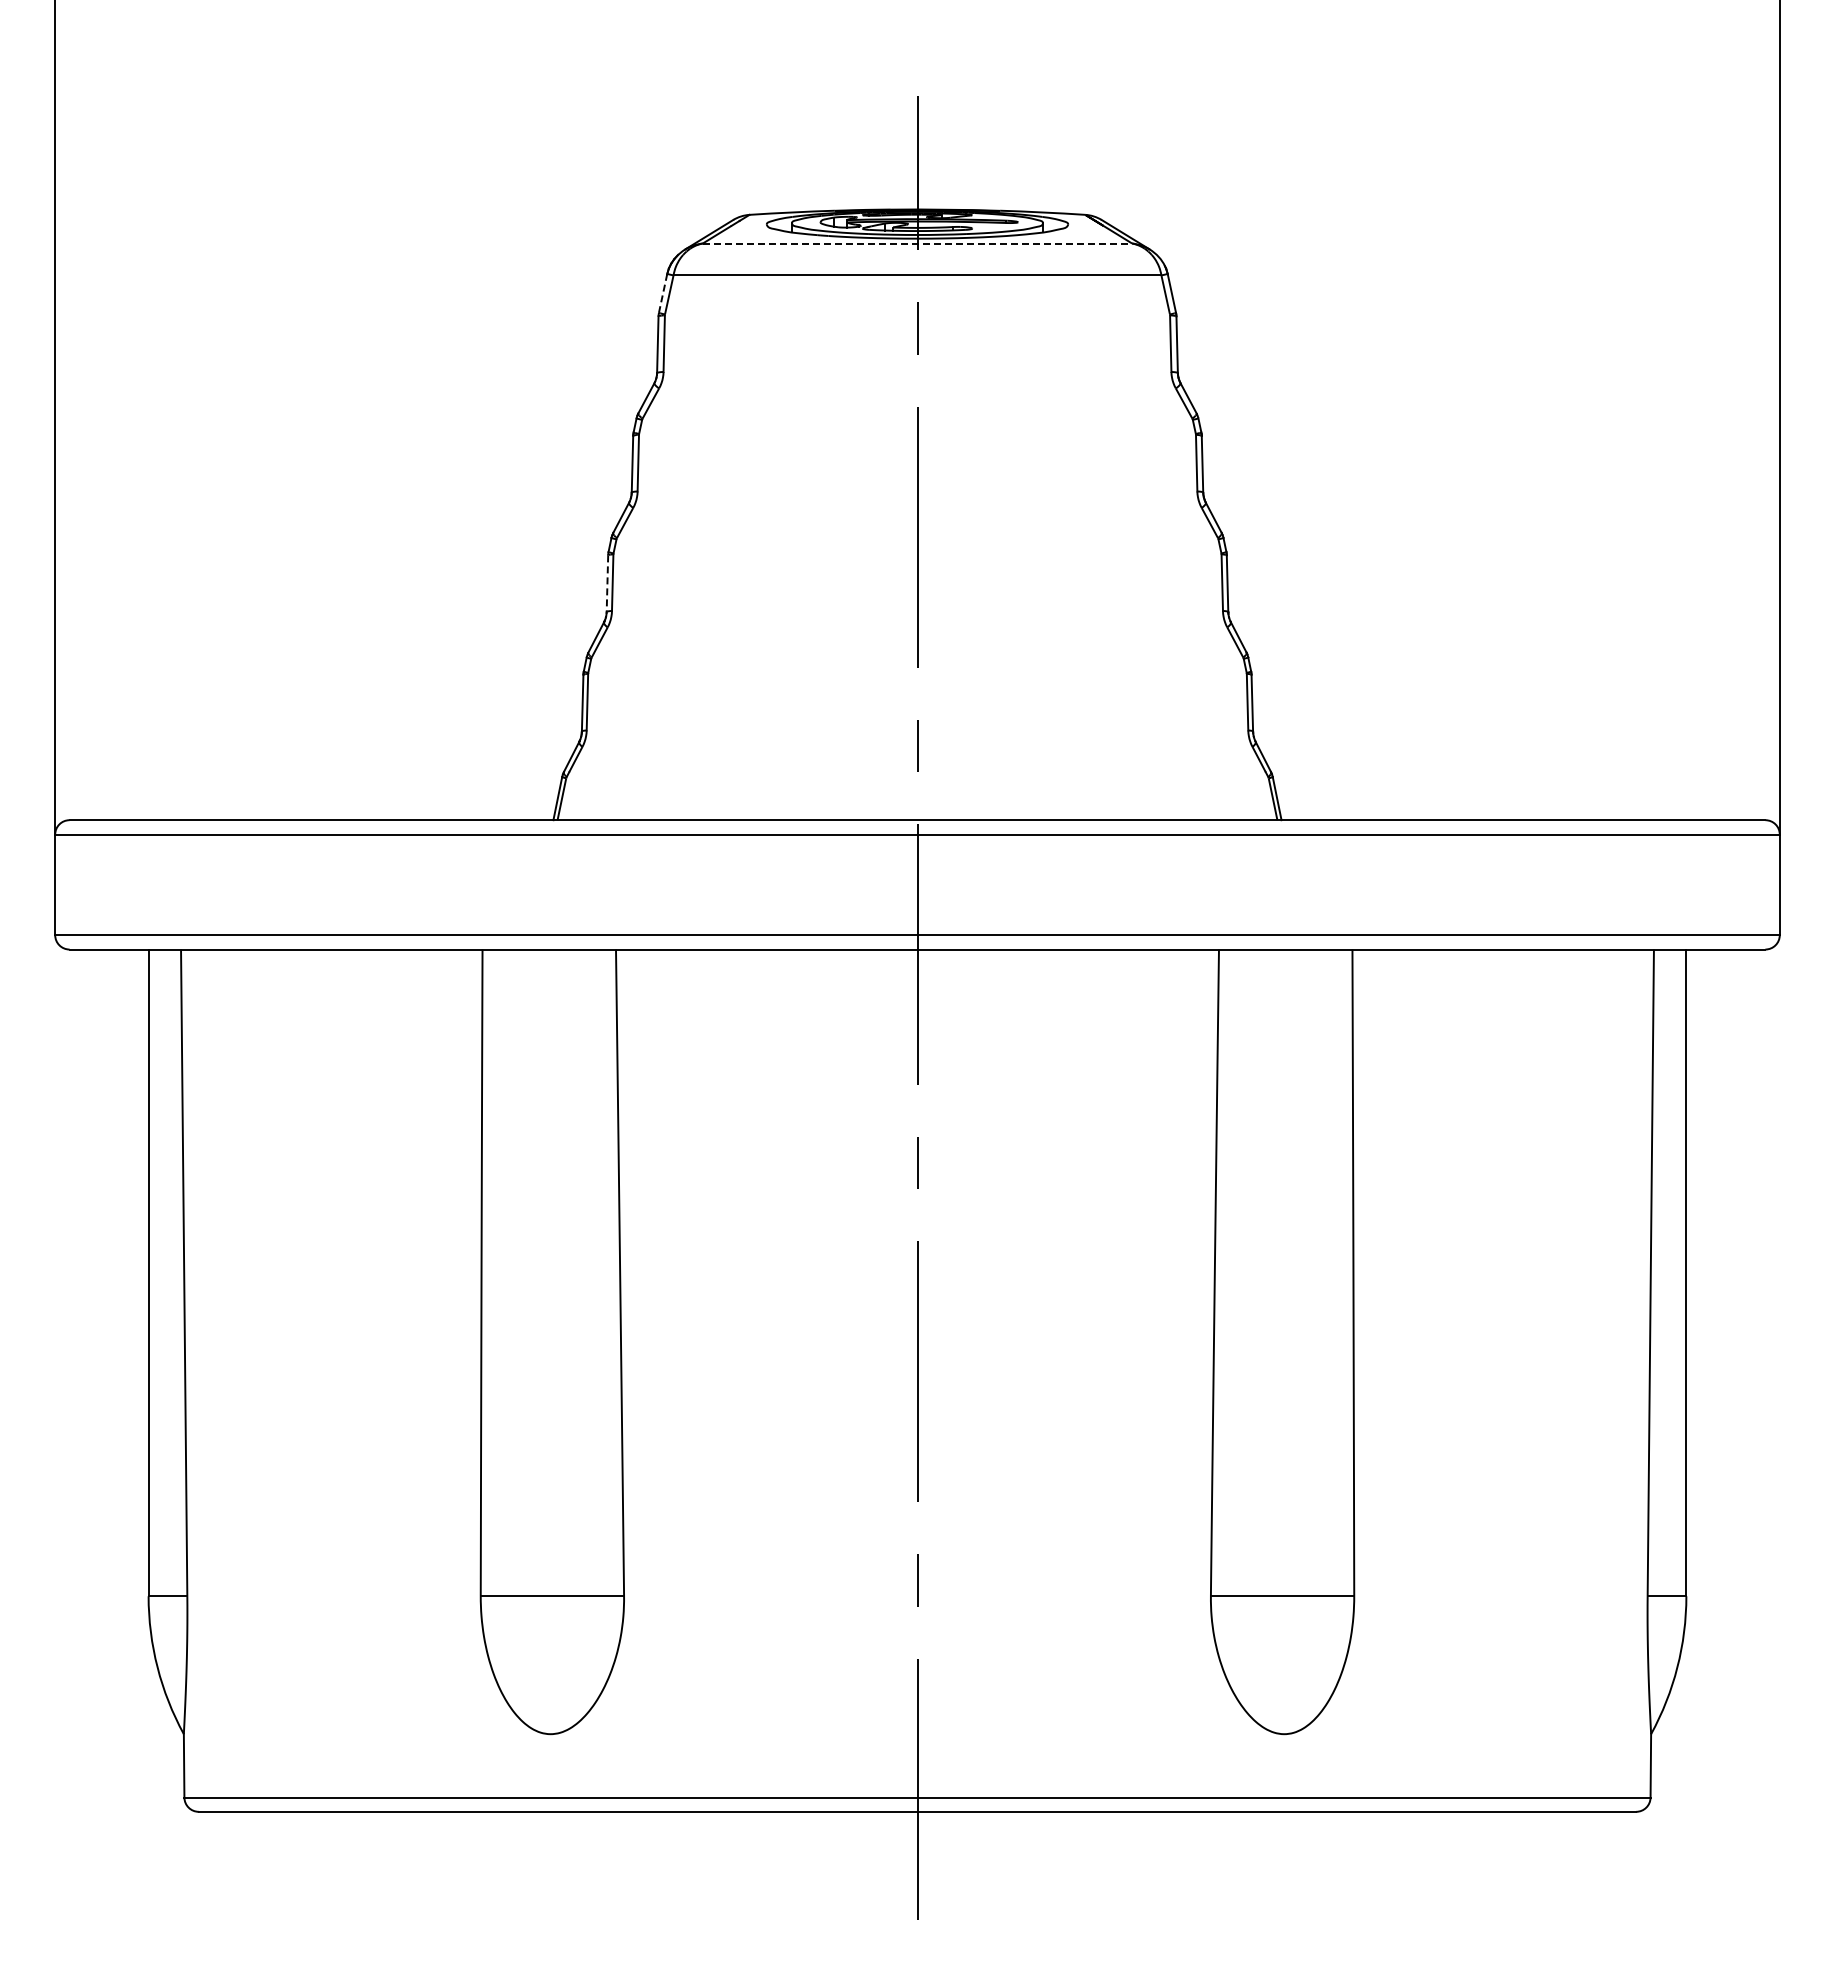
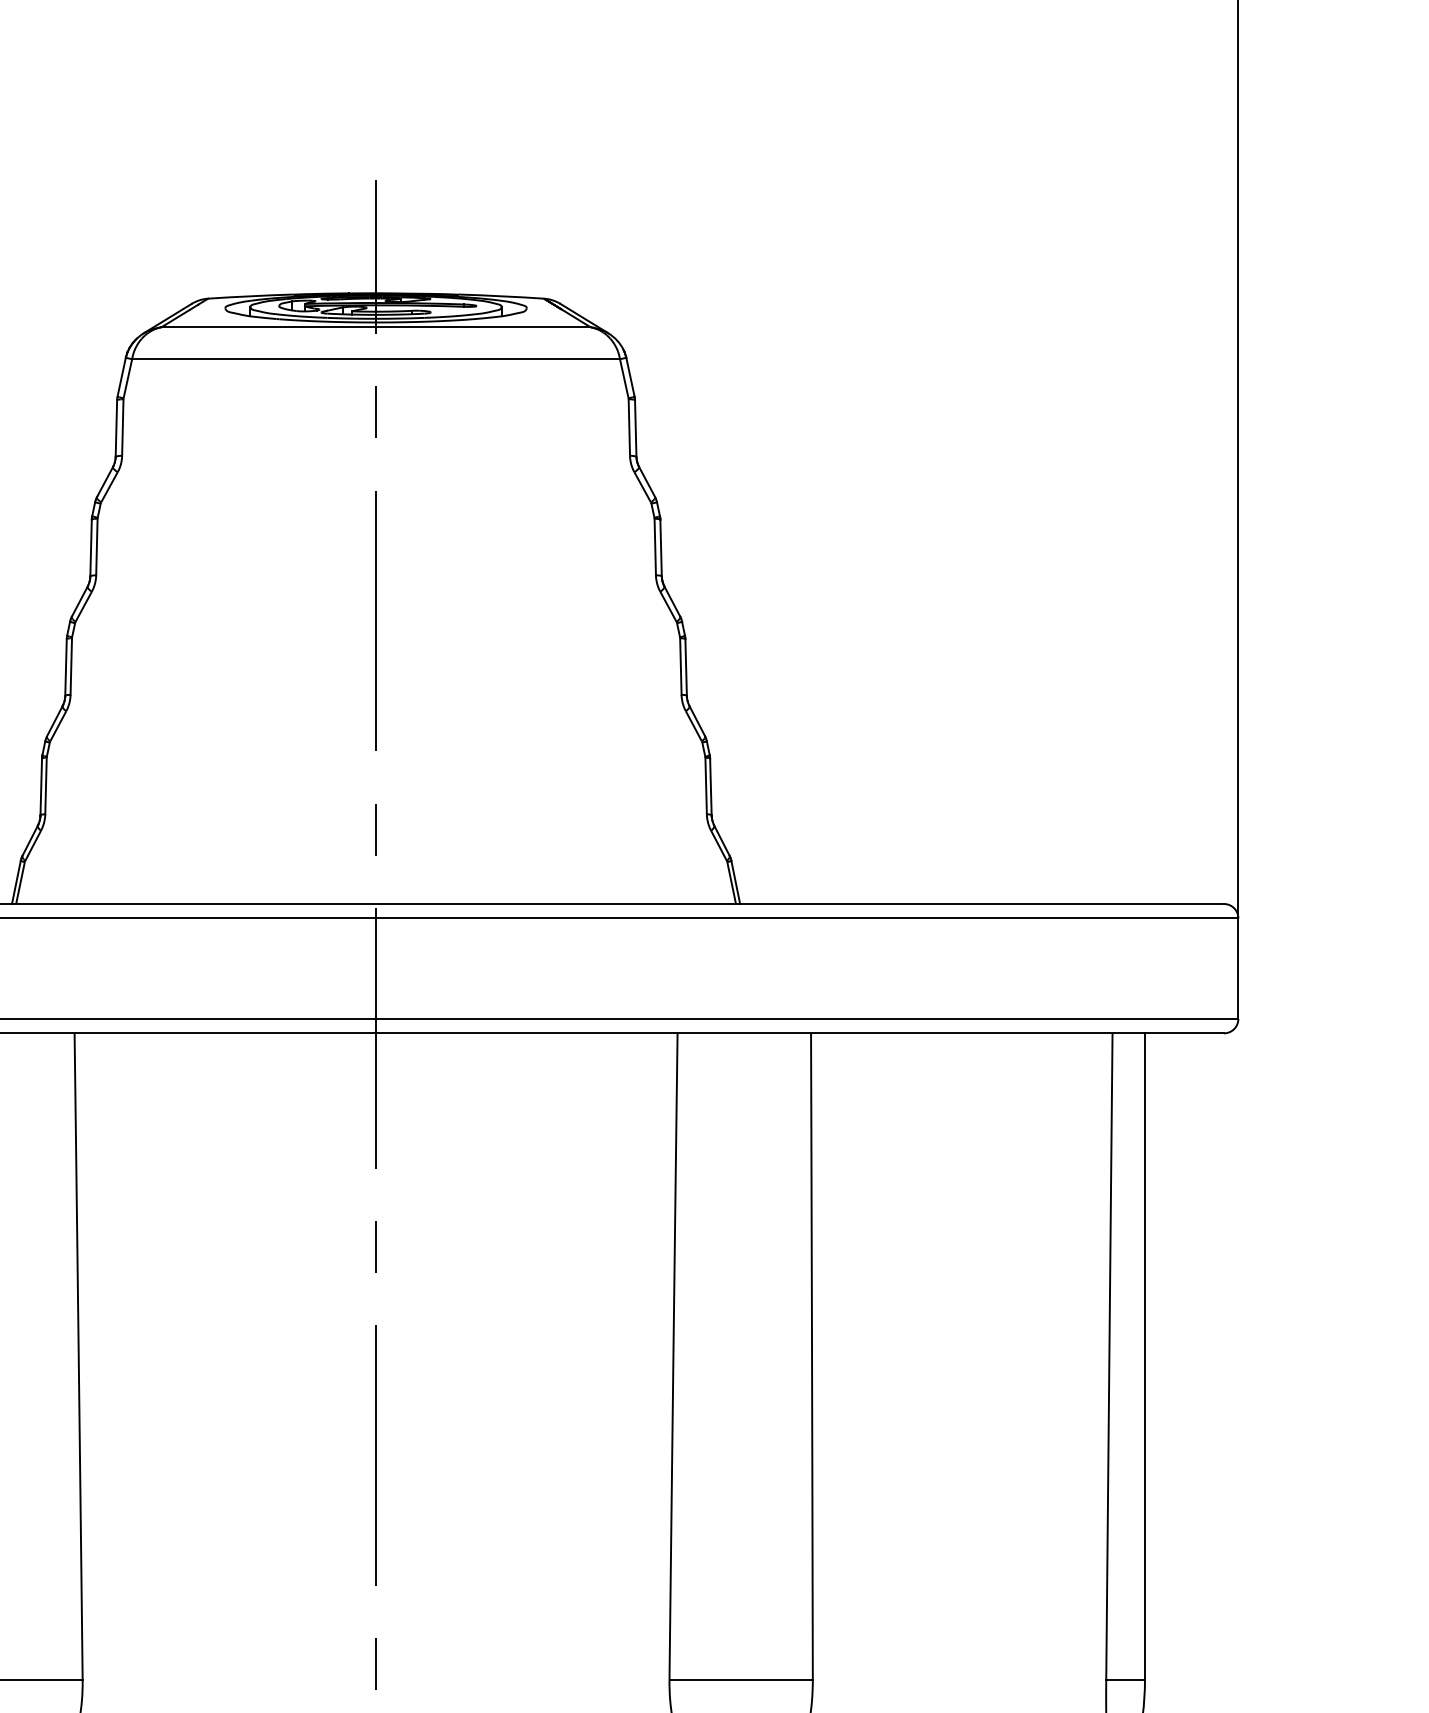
line: (917, 243) -> (376, 327), dashed -> solid
line: (663, 293) -> (122, 377), dashed -> solid
line: (607, 584) -> (66, 668), dashed -> solid

